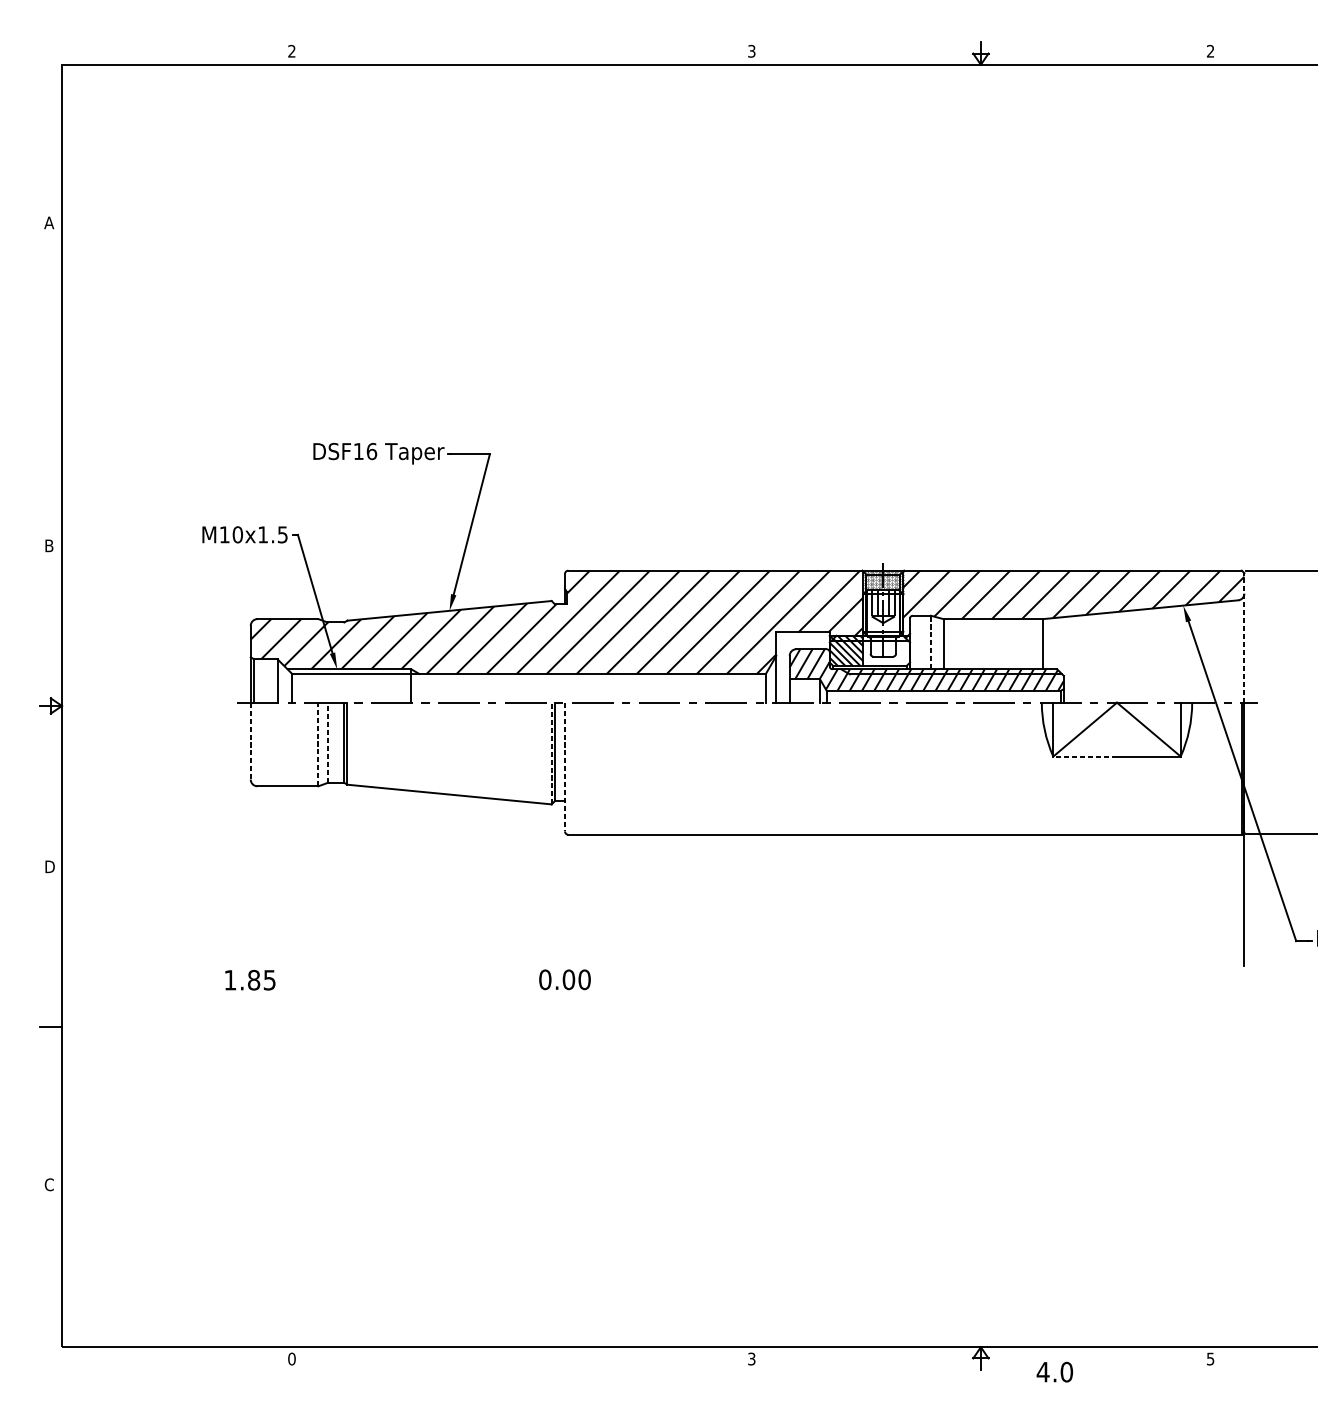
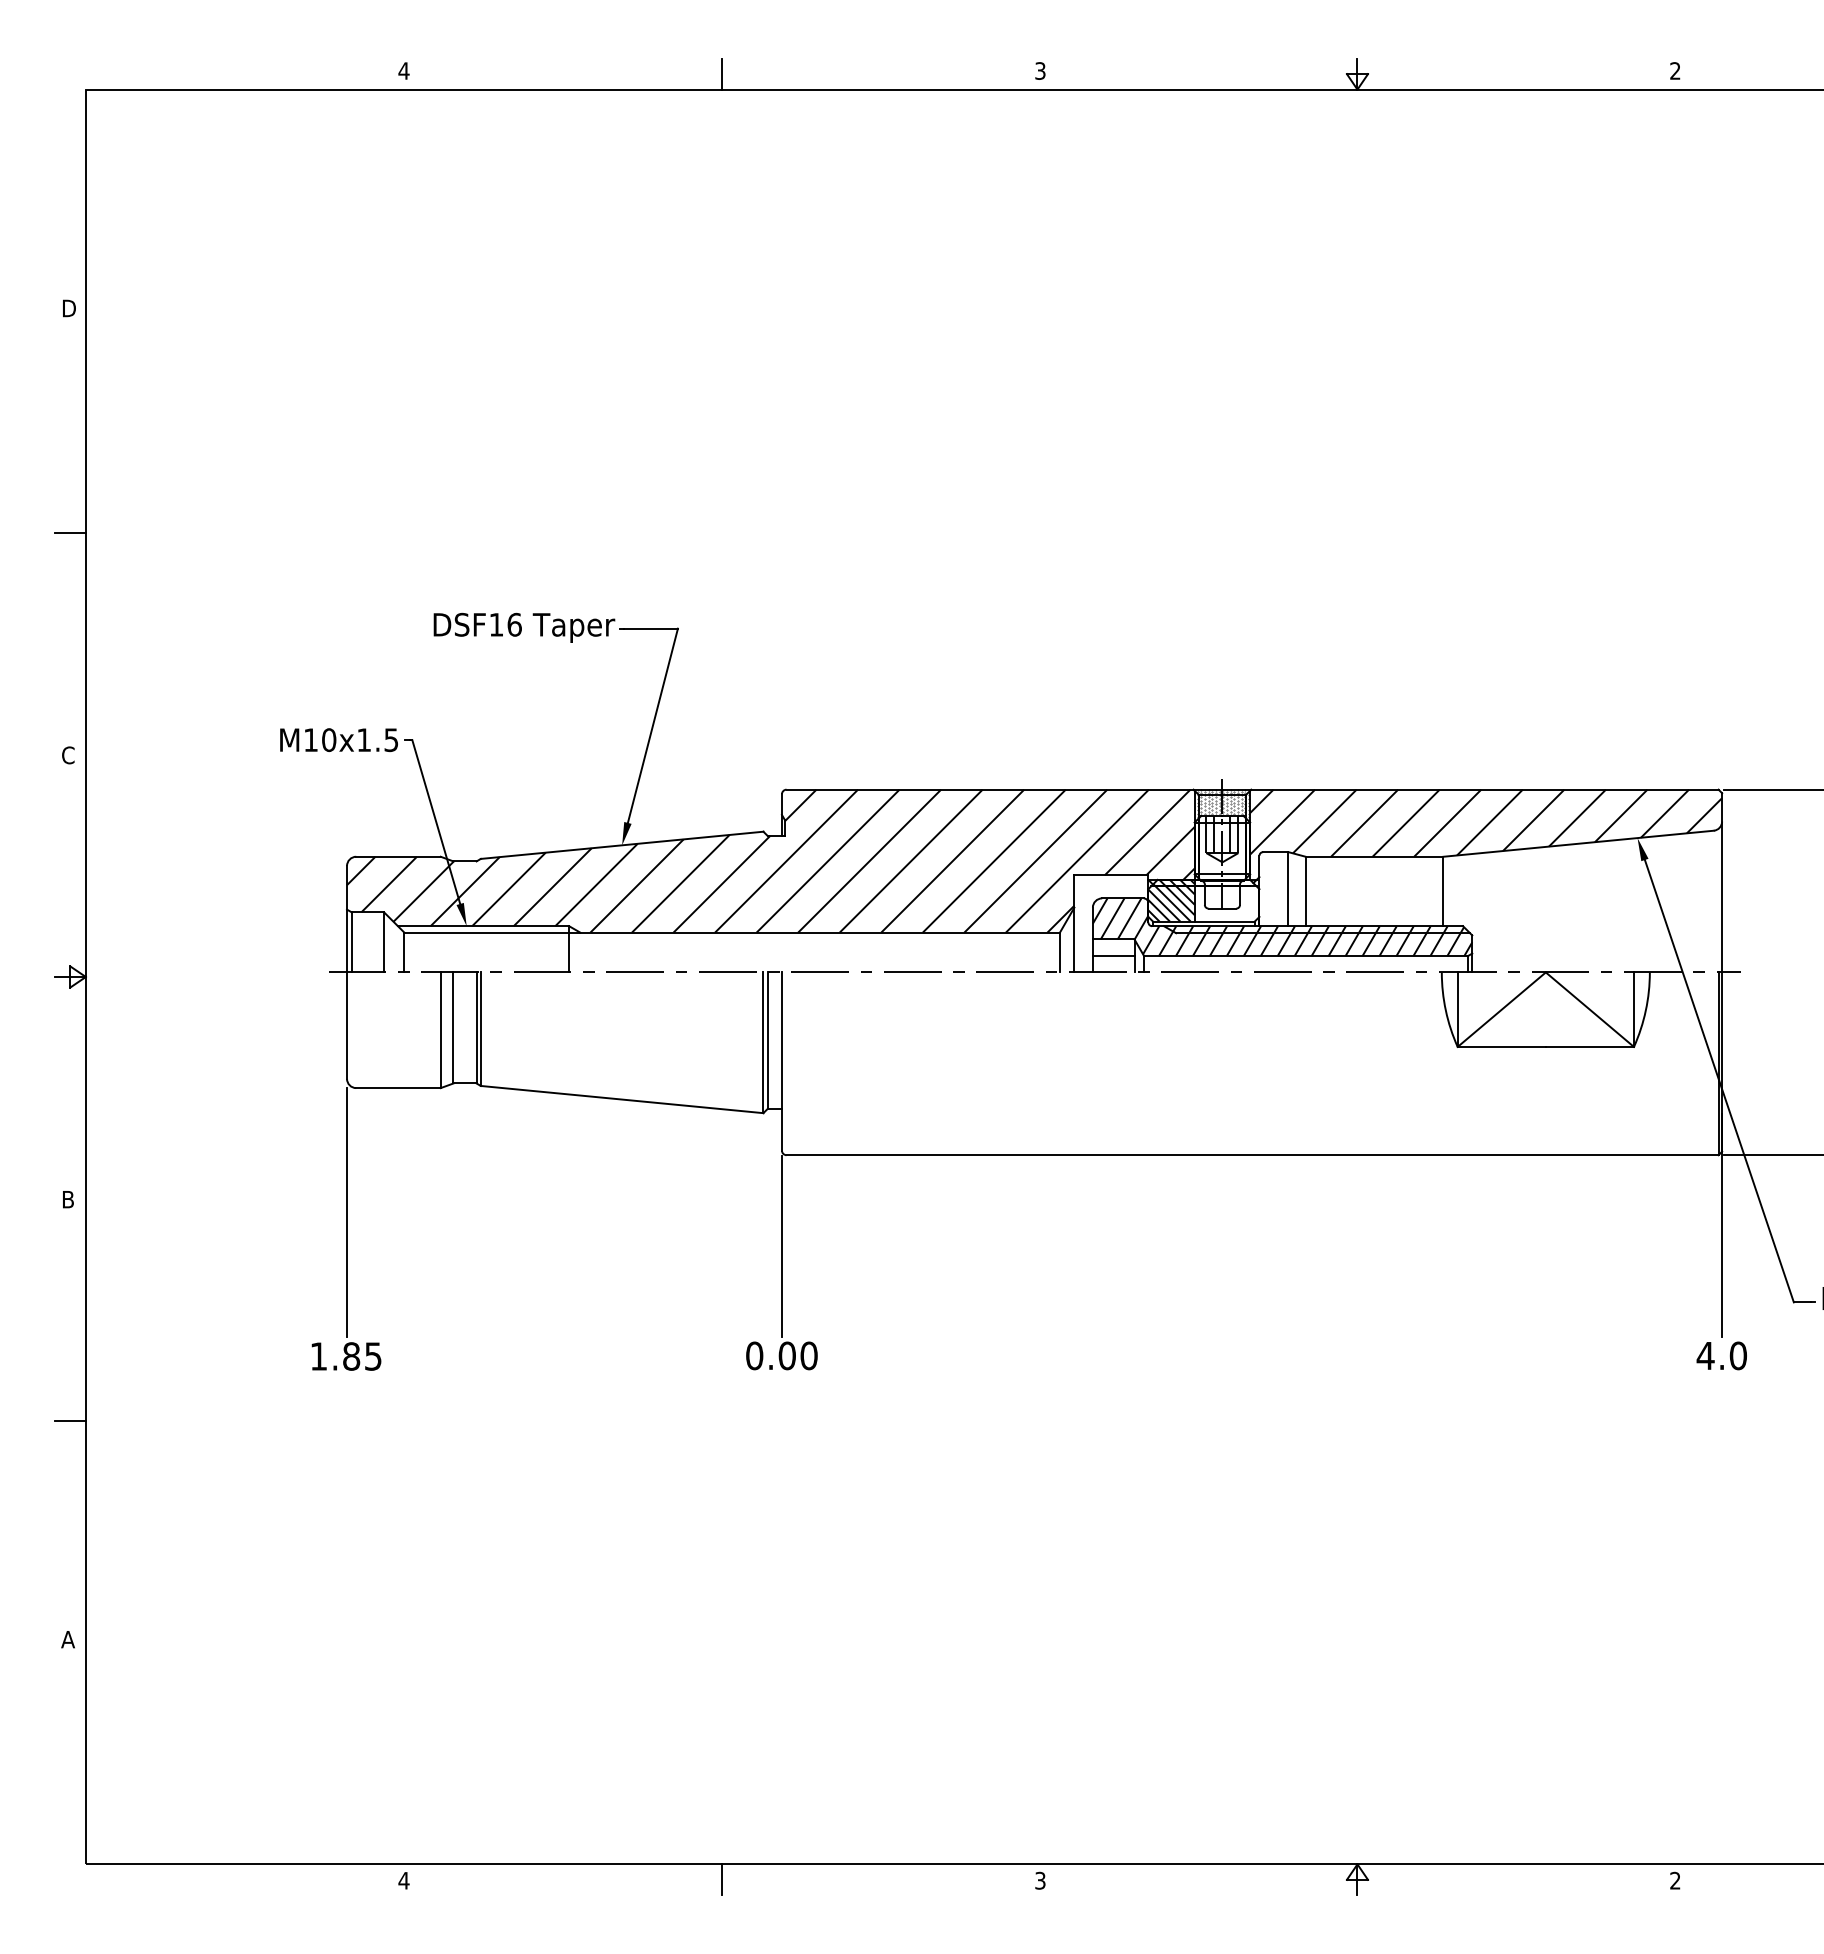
text: (291, 50) -> (403, 70), 2 -> 4
line: (521, 53) -> (721, 73), added
text: (49, 222) -> (68, 308), A -> D
line: (50, 385) -> (69, 533), added
text: (49, 545) -> (68, 755), B -> C
line: (1244, 637) -> (1722, 882), dashed -> solid
line: (931, 642) -> (1288, 888), dashed -> solid
line: (804, 691) -> (1113, 956), added
line: (251, 741) -> (347, 1026), dashed -> solid
line: (327, 742) -> (453, 1027), dashed -> solid
line: (318, 744) -> (440, 1030), dashed -> solid
line: (551, 753) -> (763, 1042), dashed -> solid
line: (1084, 756) -> (1501, 1046), dashed -> solid
line: (564, 767) -> (781, 1062), dashed -> solid
text: (50, 866) -> (70, 1199), D -> B
line: (251, 875) -> (347, 1211), added
line: (564, 900) -> (781, 1246), added
text: (48, 1184) -> (67, 1639), C -> A
text: (291, 1358) -> (403, 1880), 0 -> 4
line: (521, 1358) -> (721, 1879), added
text: (1210, 1358) -> (1675, 1880), 5 -> 2
text: (1054, 1371) -> (1721, 1355), moved

